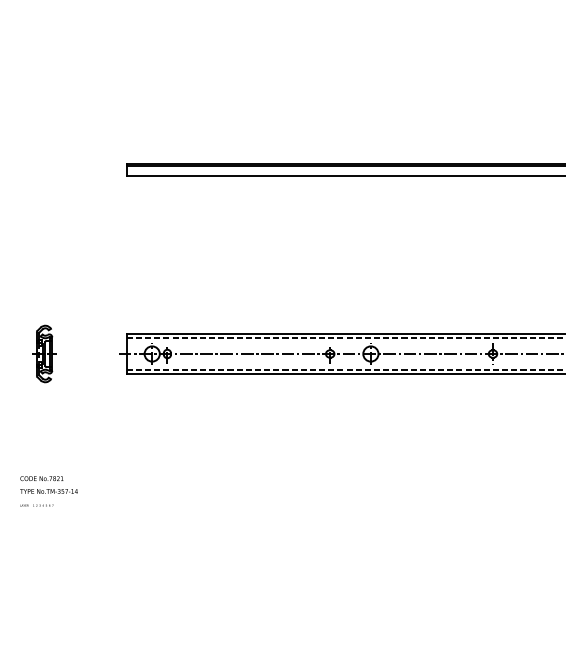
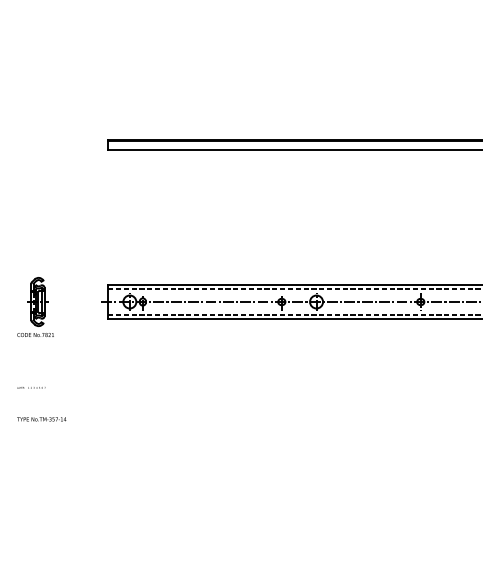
text: (41, 478) -> (35, 334), moved
text: (36, 505) -> (31, 387), moved

